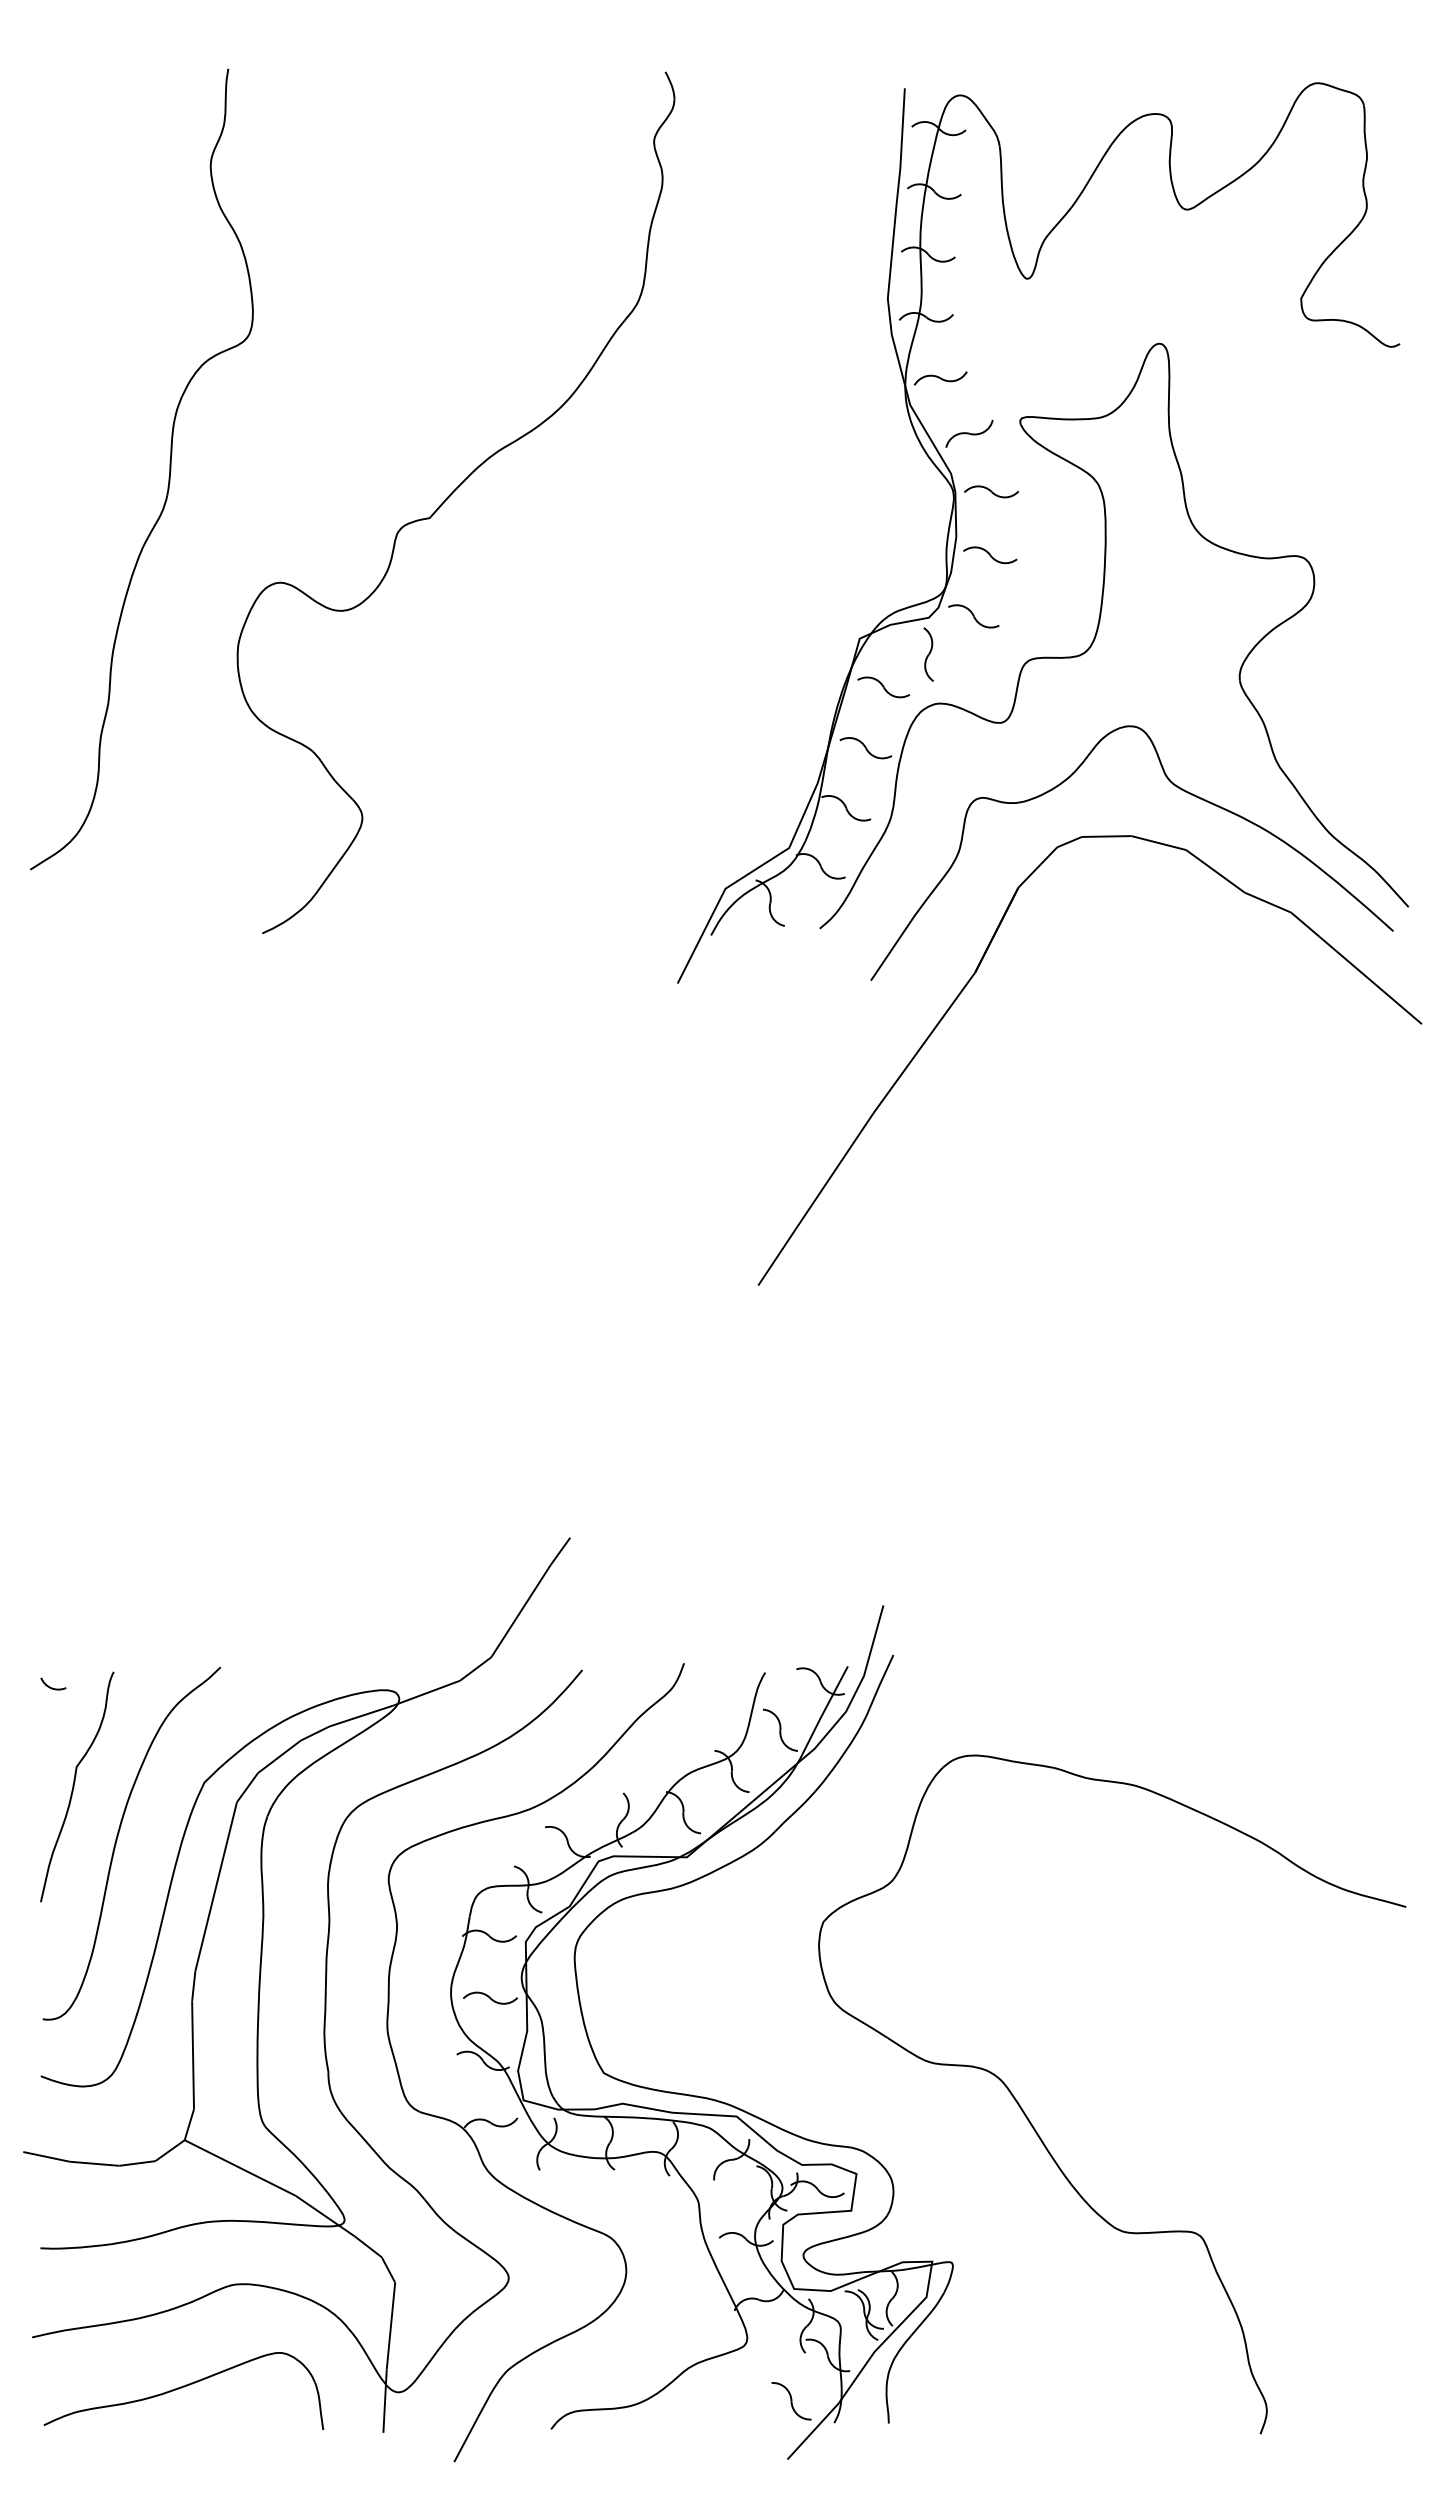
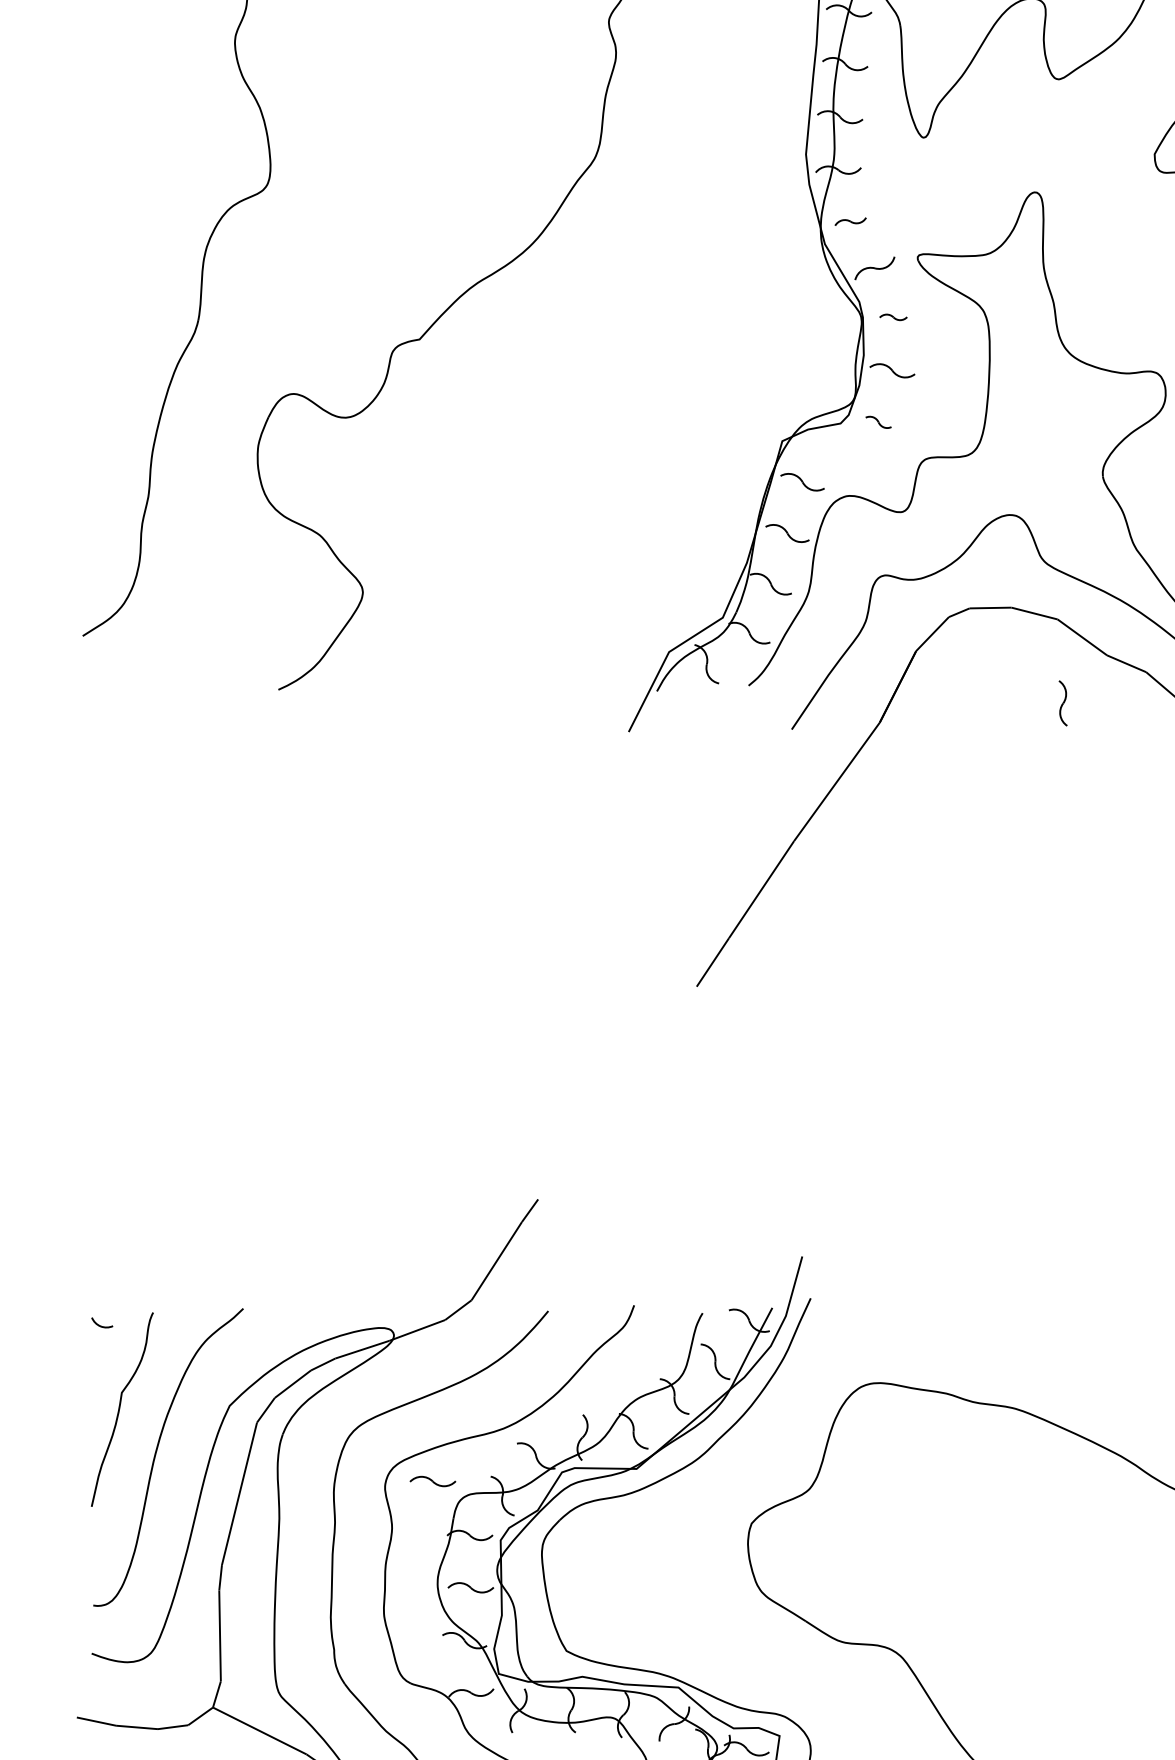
part: (940, 378) -> (850, 221), size x0.7
part: (991, 491) -> (893, 317), size x0.6
part: (973, 616) -> (878, 422), size x0.6
part: (928, 654) -> (1062, 703), moved
part: (445, 1871) -> (432, 1480), added

